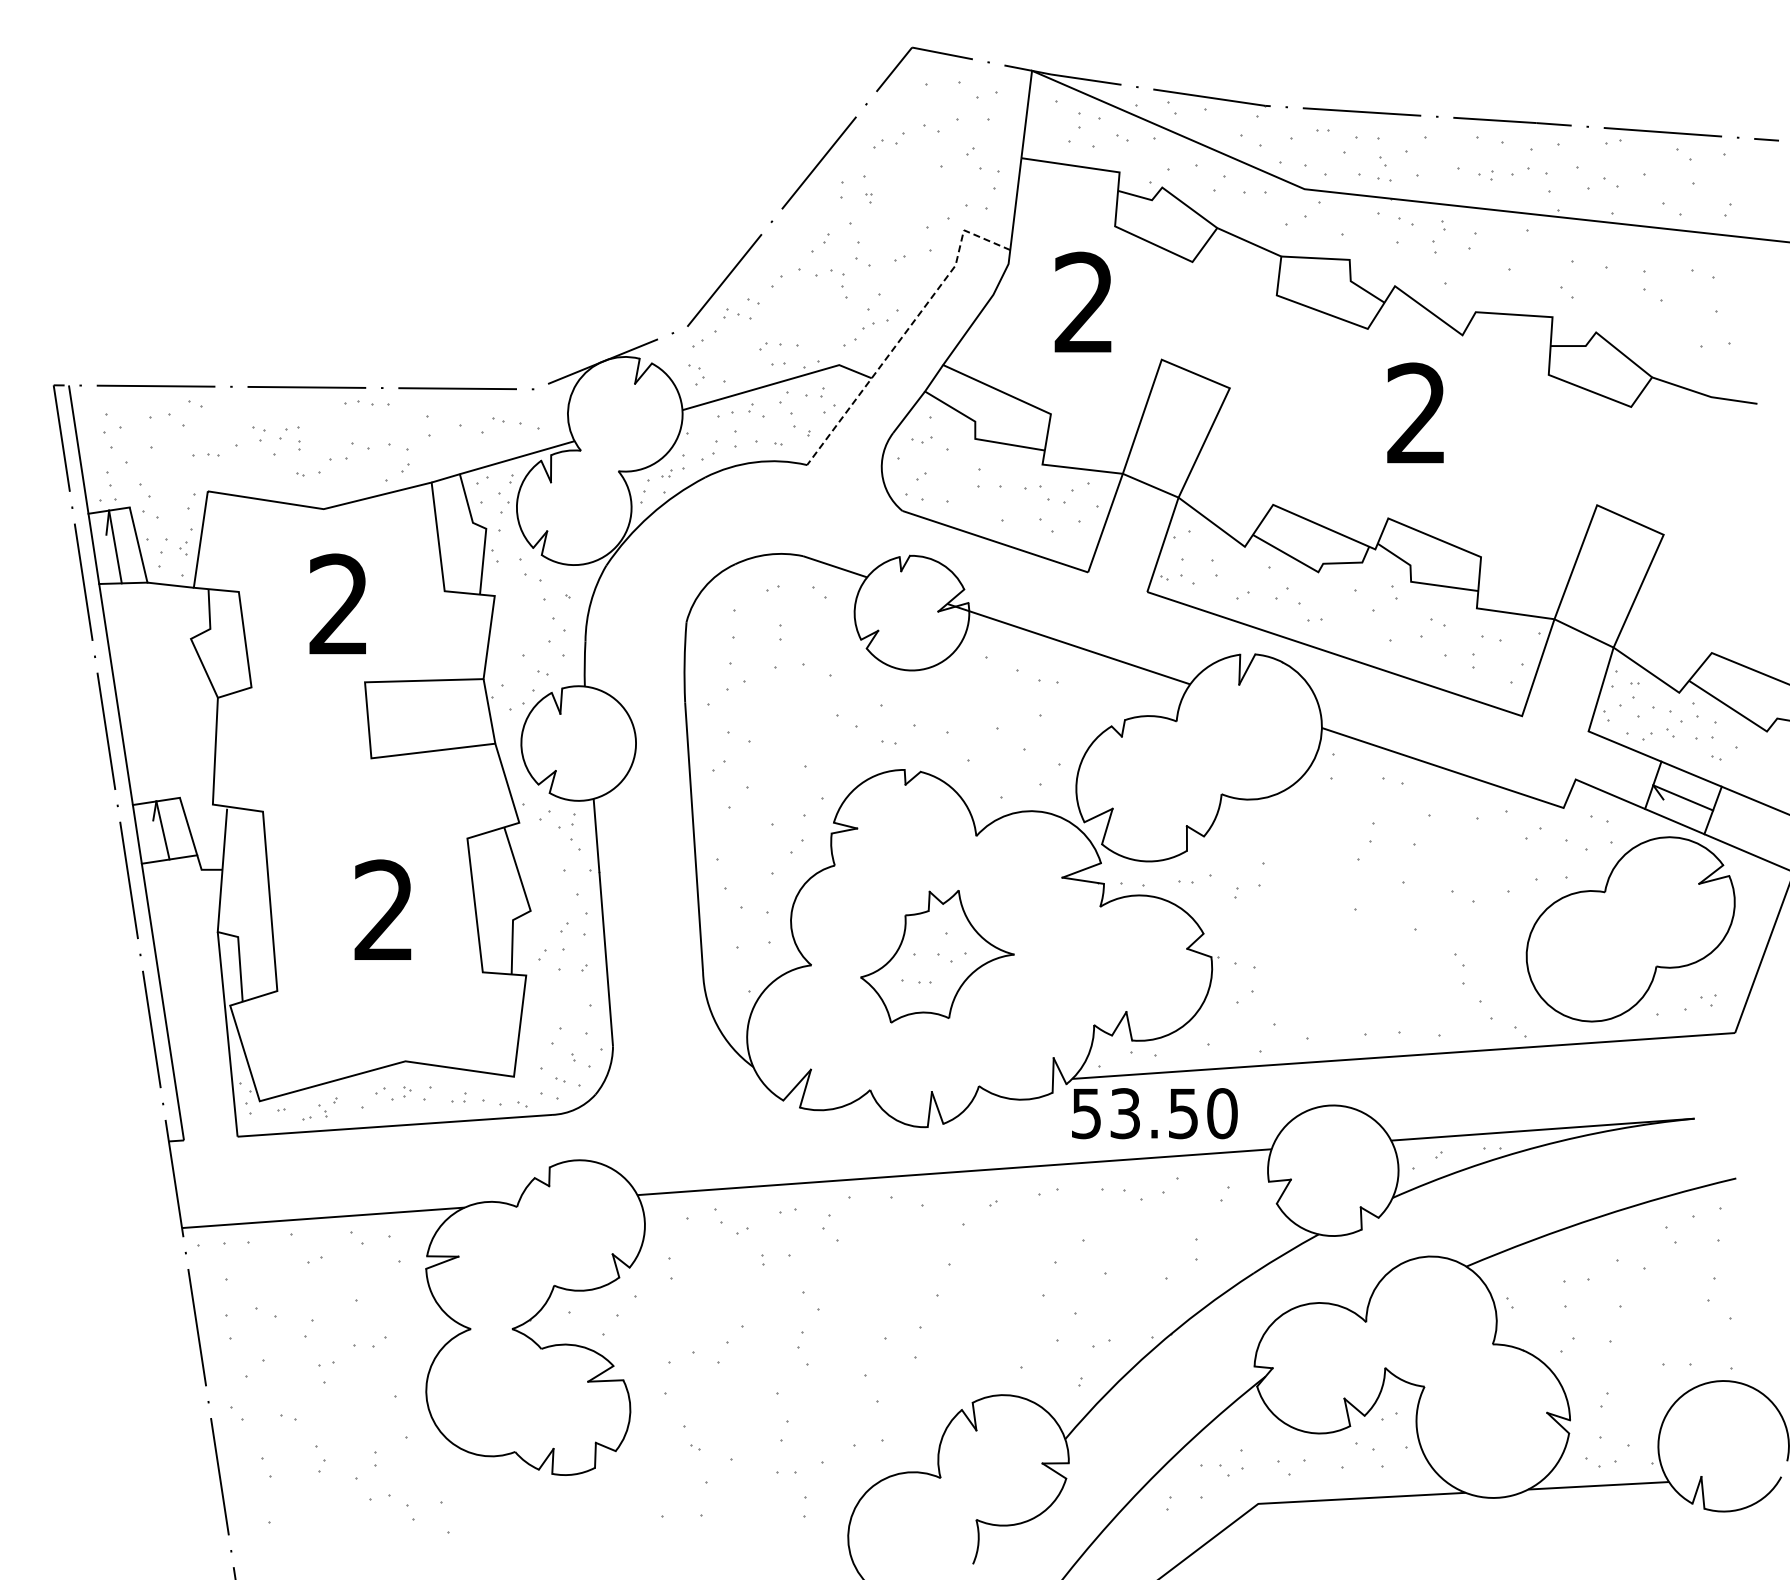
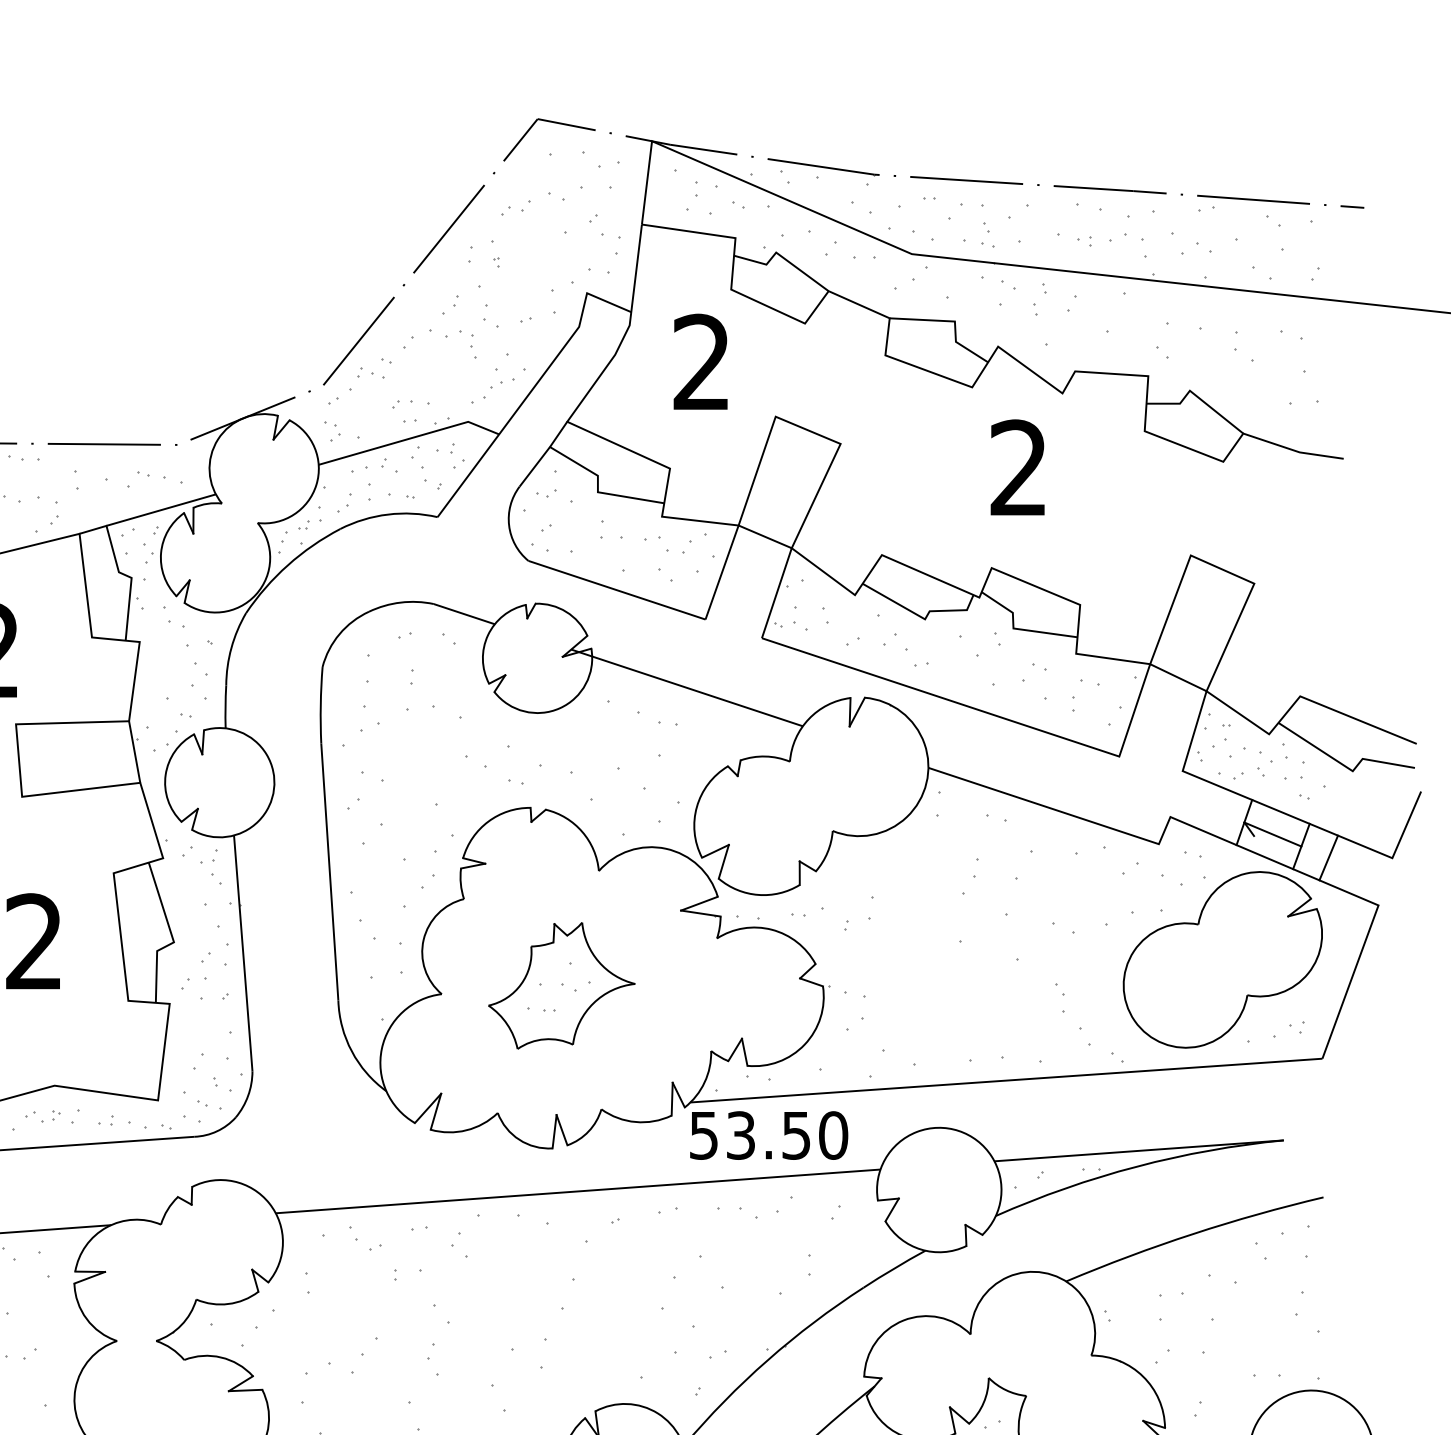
line: (907, 329) -> (533, 387), dashed -> solid
line: (1741, 822) -> (1328, 857), added

